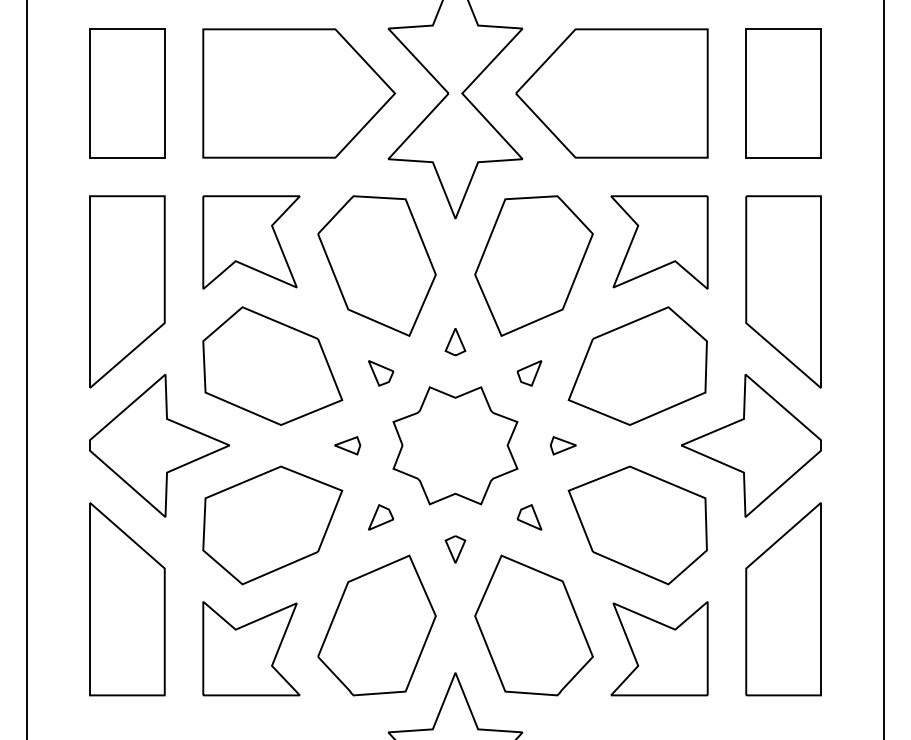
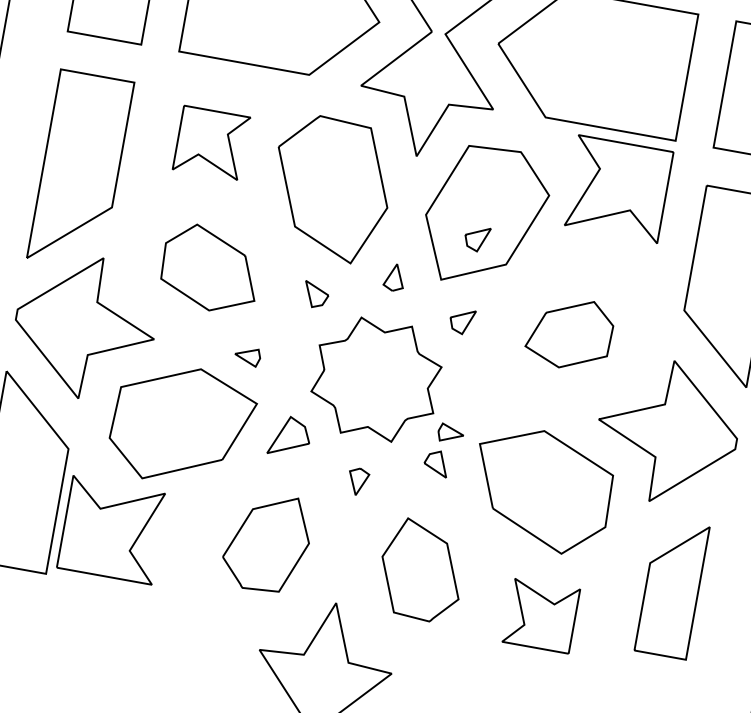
part: (251, 242) -> (211, 143), size x0.7
part: (659, 242) -> (617, 189), moved
part: (529, 289) -> (476, 238), added
part: (272, 365) -> (210, 268), size x0.7
part: (637, 365) -> (569, 332), size x0.6
part: (347, 445) -> (247, 356), moved
part: (563, 445) -> (451, 433), moved
part: (381, 517) -> (290, 437), size x1.6
part: (783, 599) -> (672, 589), size x0.7
part: (376, 625) -> (266, 542), size x0.7
part: (533, 625) -> (421, 570), size x0.7
part: (251, 648) -> (112, 530), moved
part: (659, 648) -> (541, 615), size x0.7

